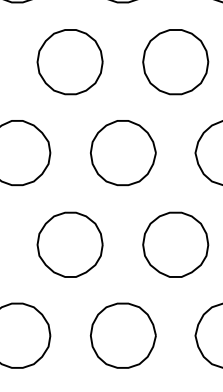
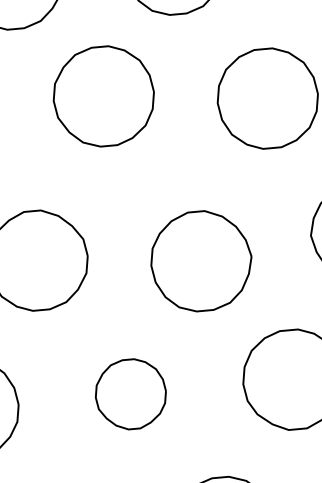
part: (69, 62) -> (102, 97), moved
part: (123, 153) -> (201, 261), moved
part: (69, 244) -> (129, 394), size x0.7

